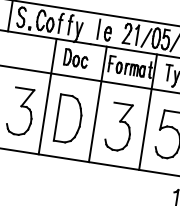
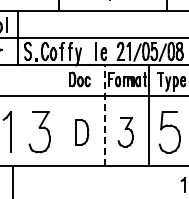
line: (47, 96) -> (60, 115), removed
line: (97, 104) -> (104, 115), solid -> dashed
part: (69, 119) -> (82, 132), size x0.6
part: (118, 127) -> (125, 132), size x0.7

